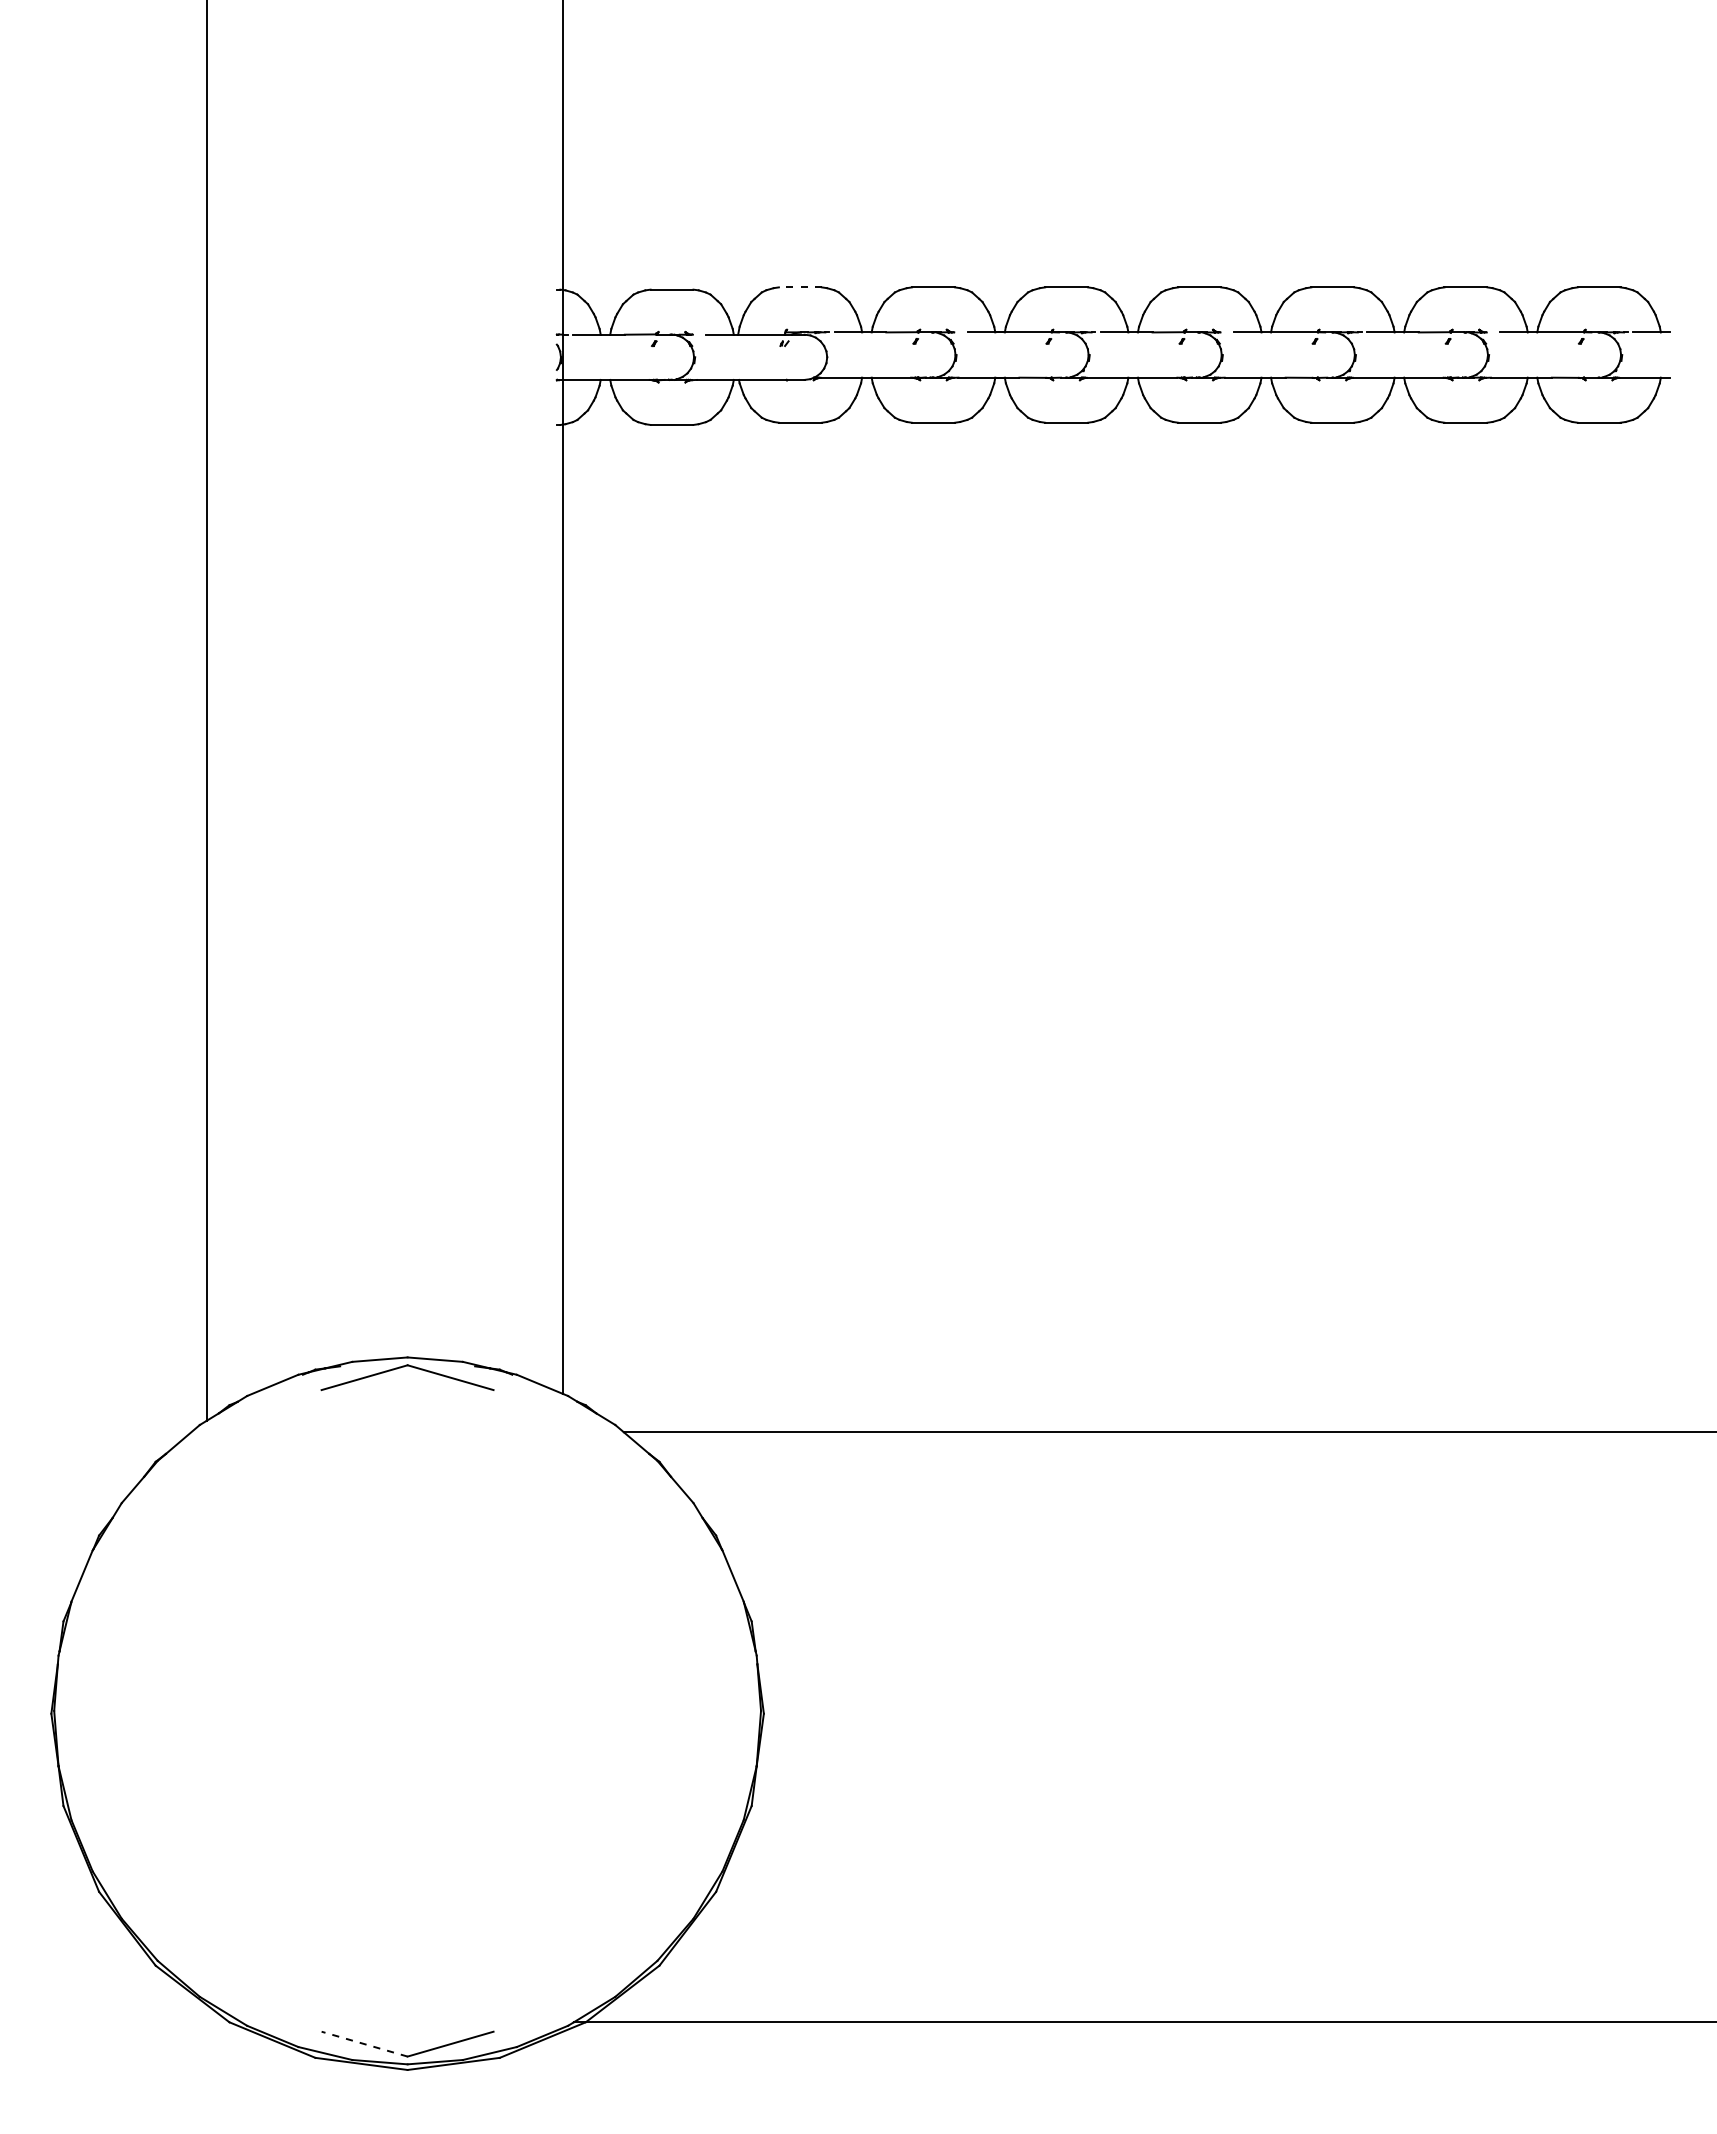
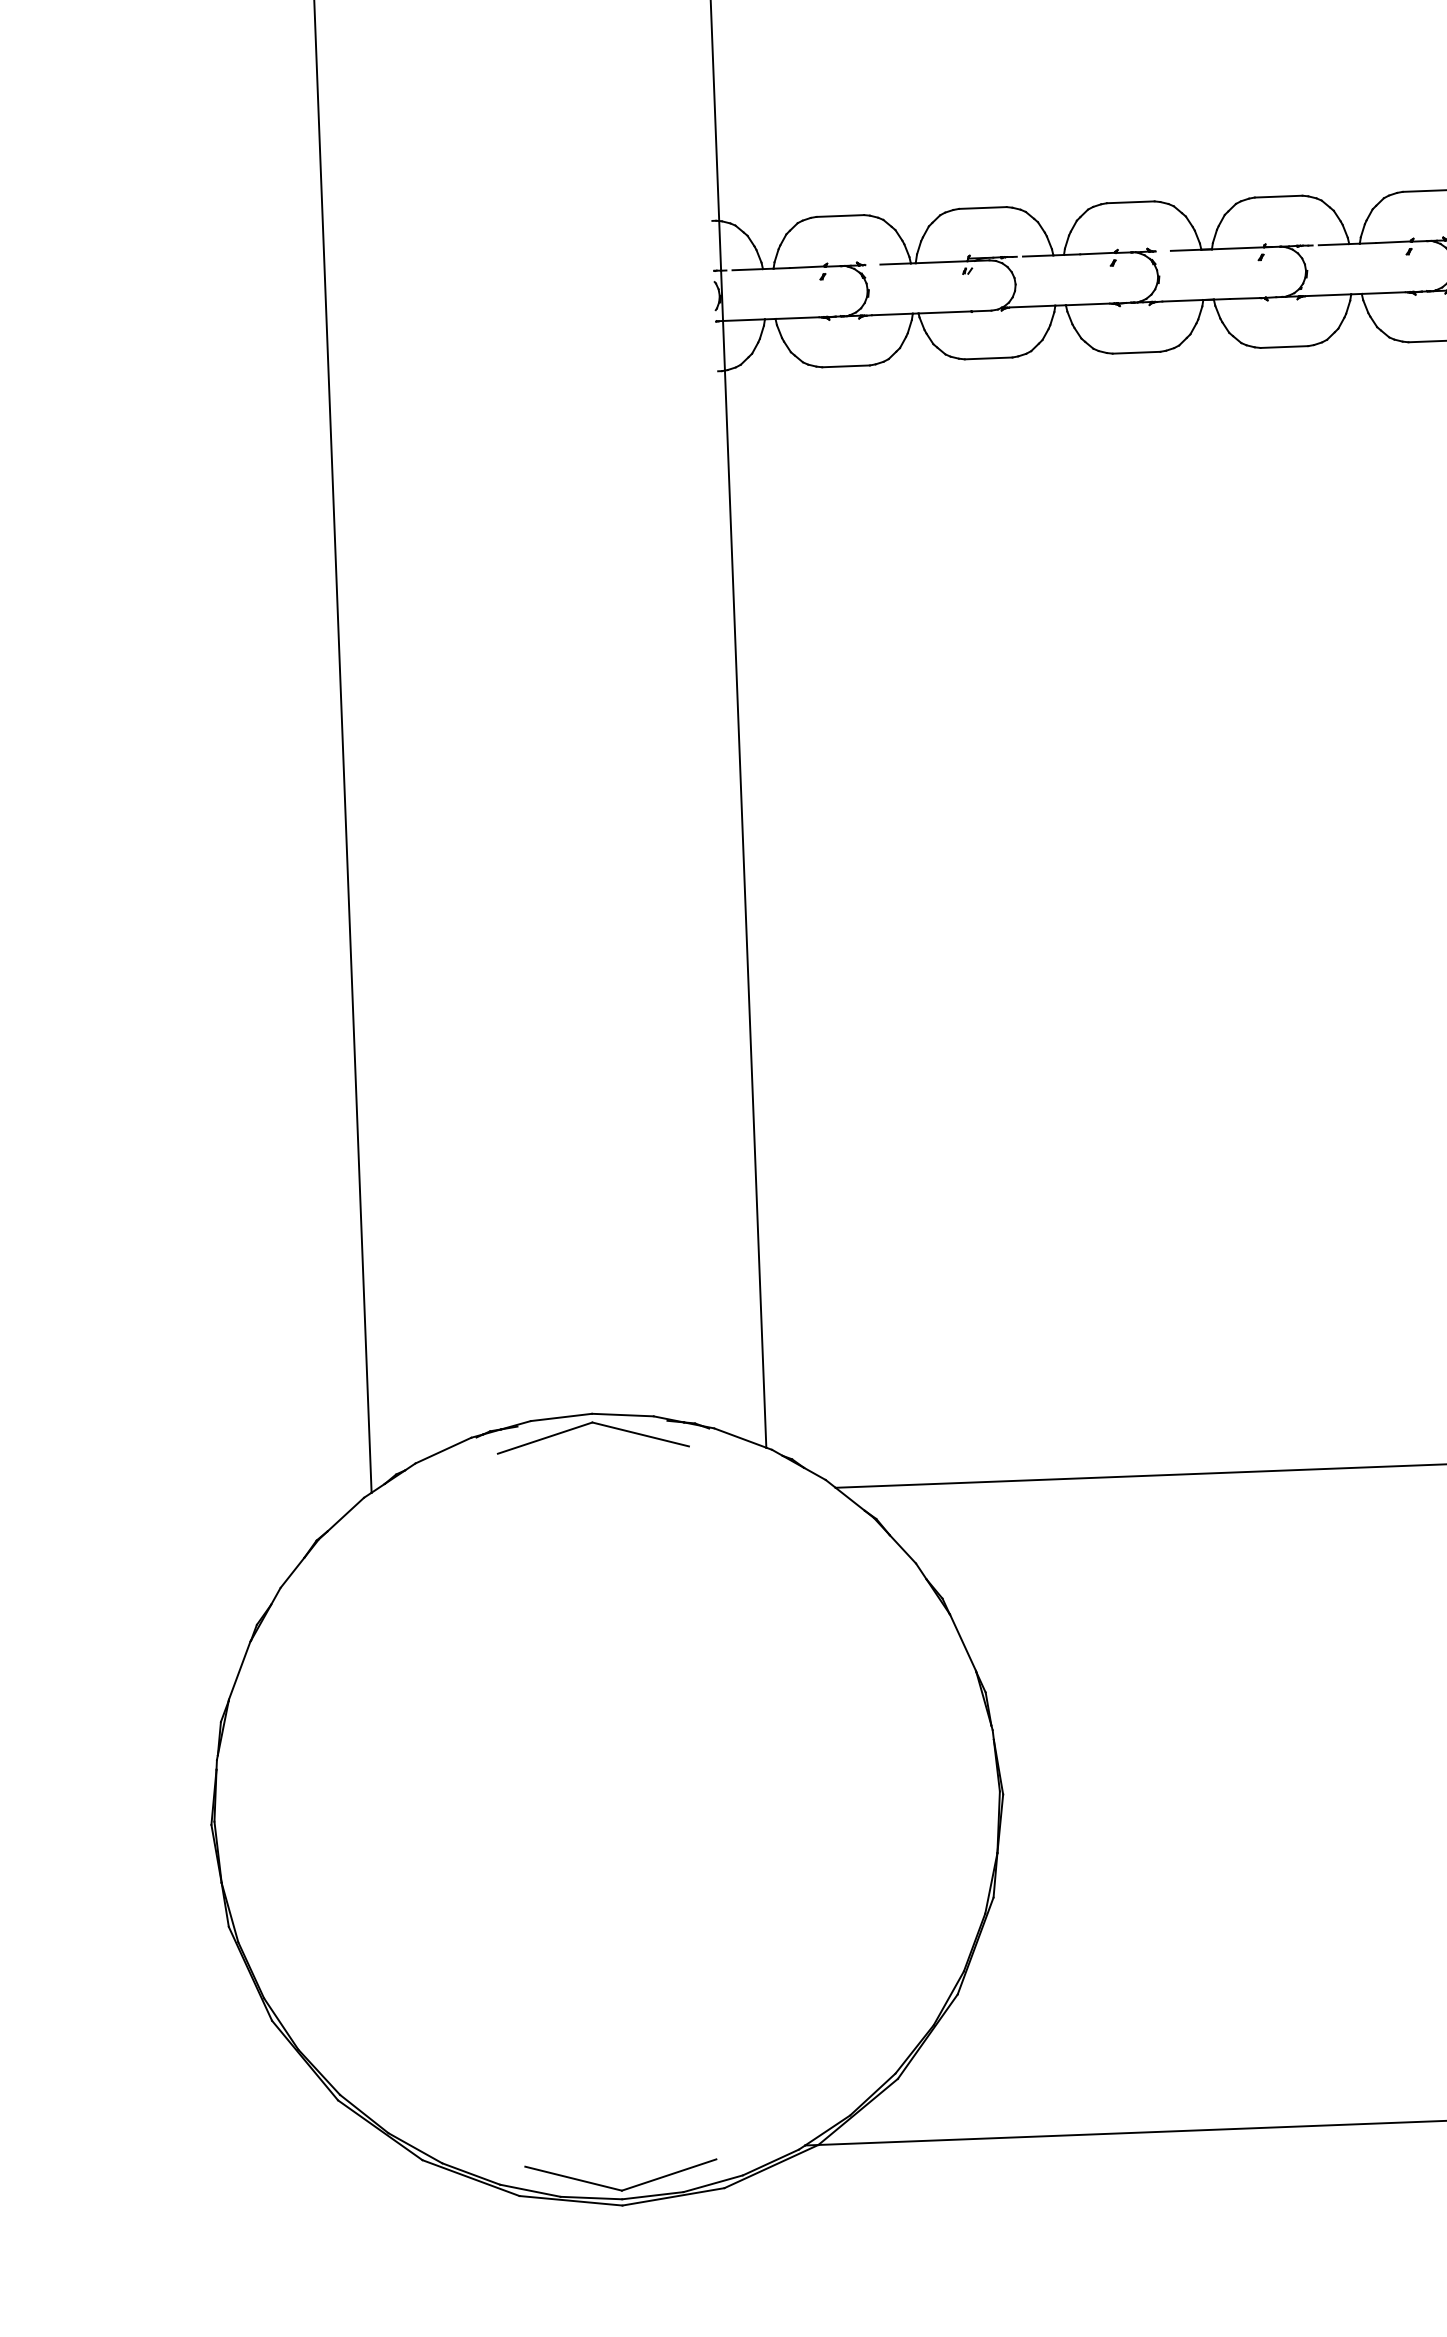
line: (799, 287) -> (981, 208), dashed -> solid
line: (364, 2044) -> (573, 2179), dashed -> solid

